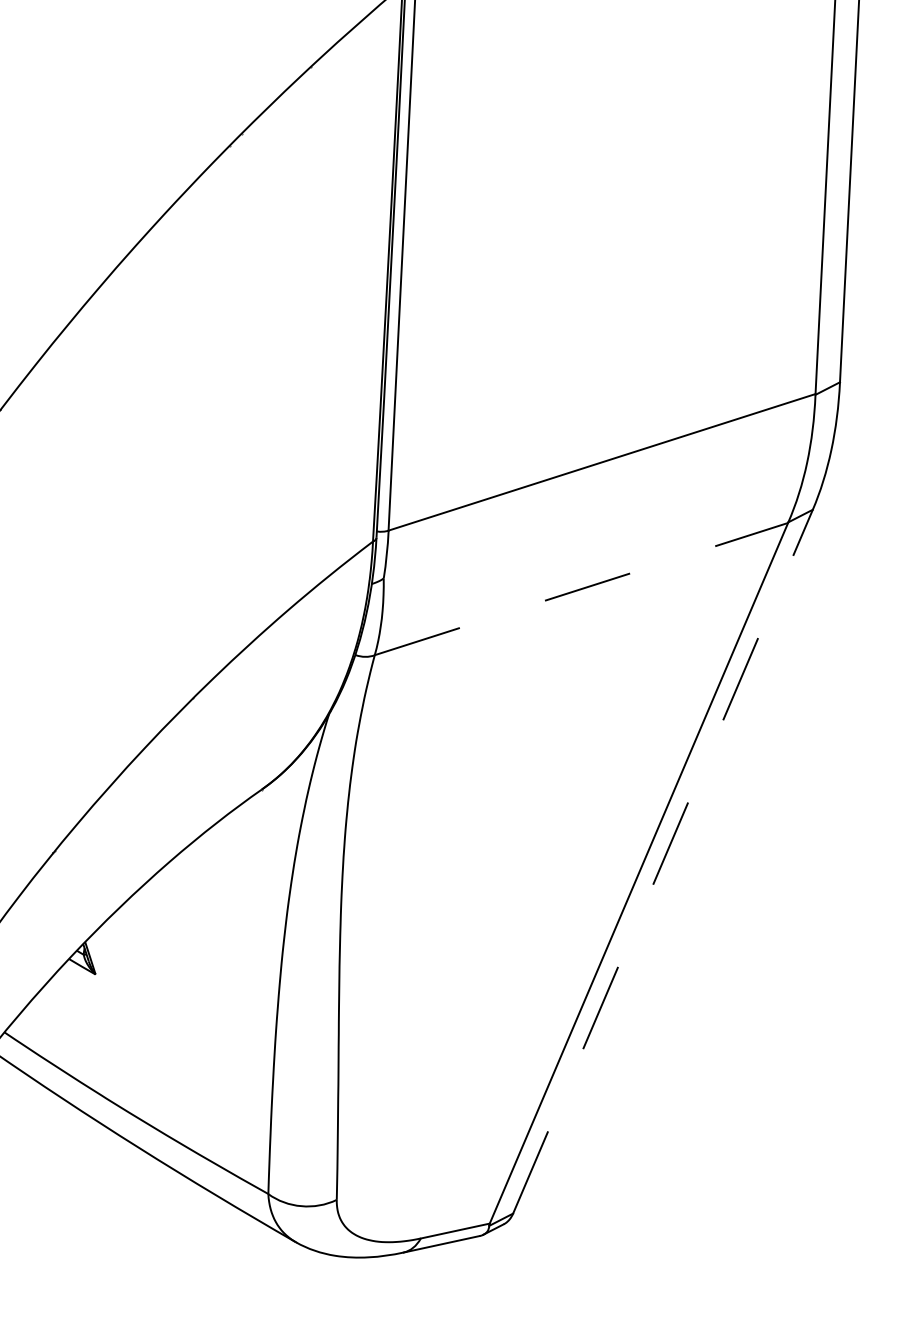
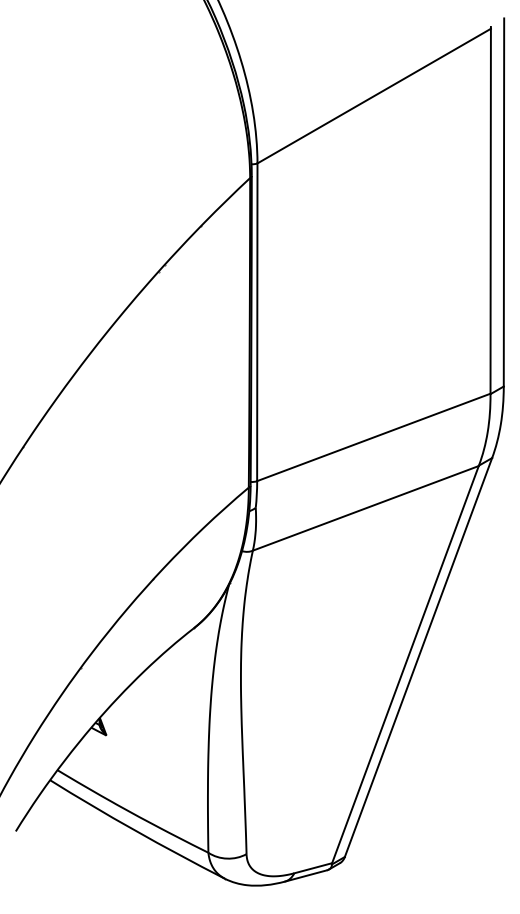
line: (580, 589) -> (365, 508), dashed -> solid
line: (662, 861) -> (418, 657), dashed -> solid

